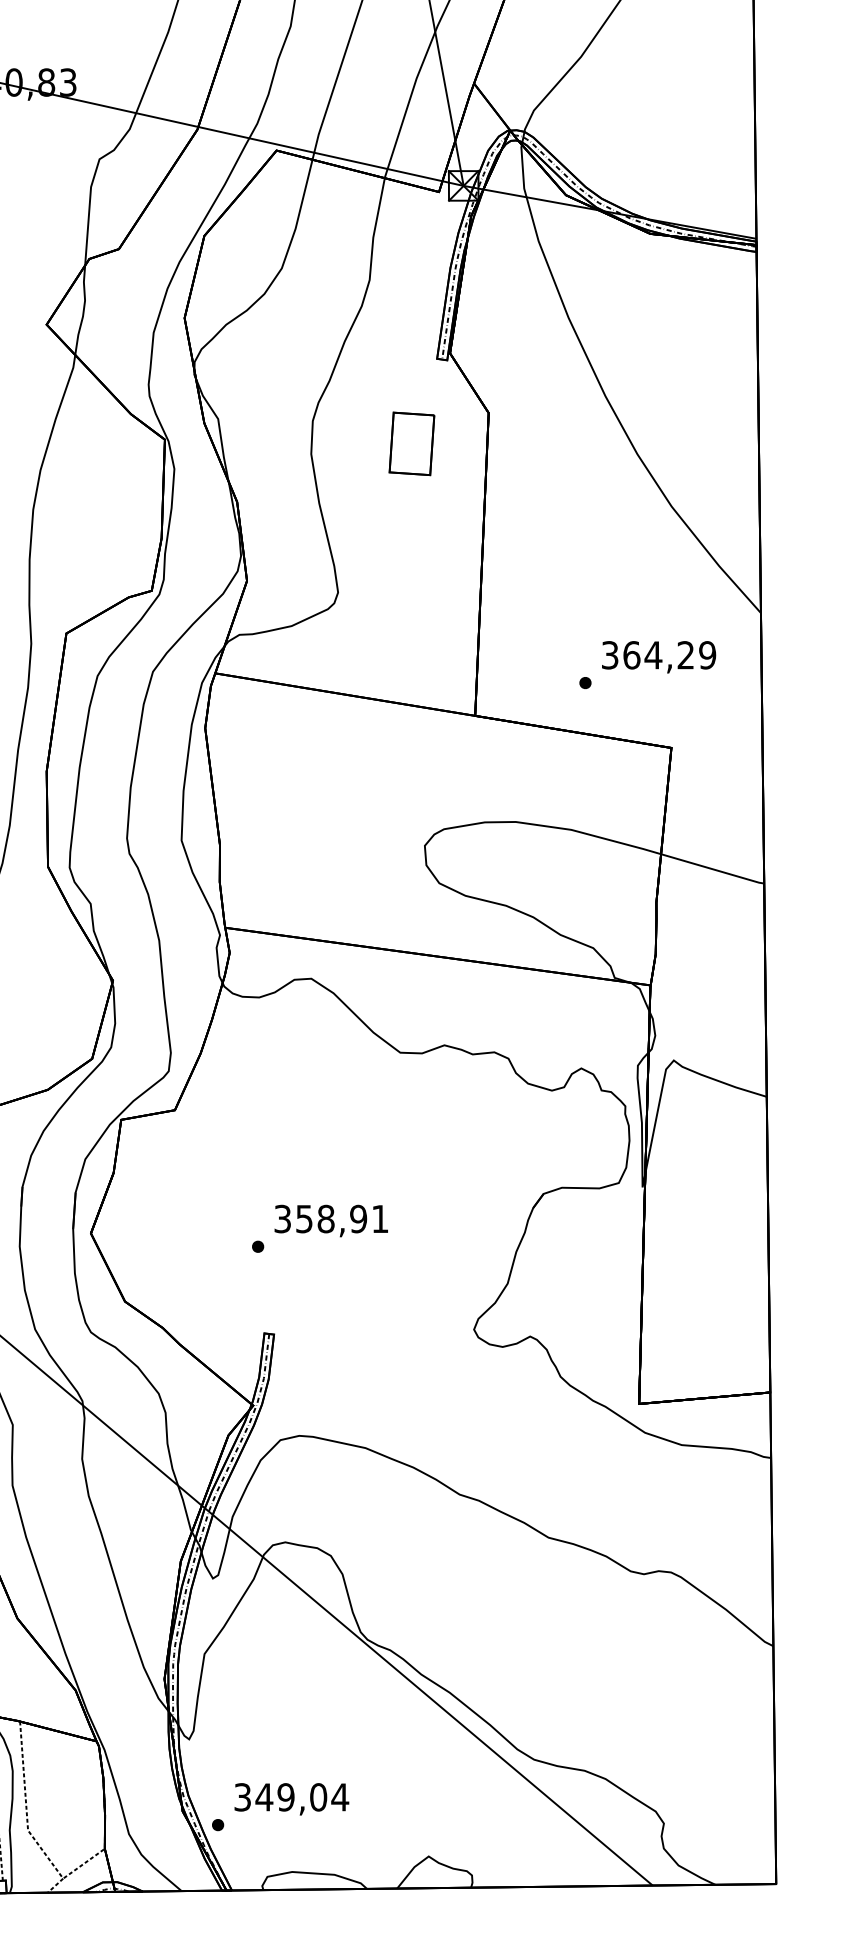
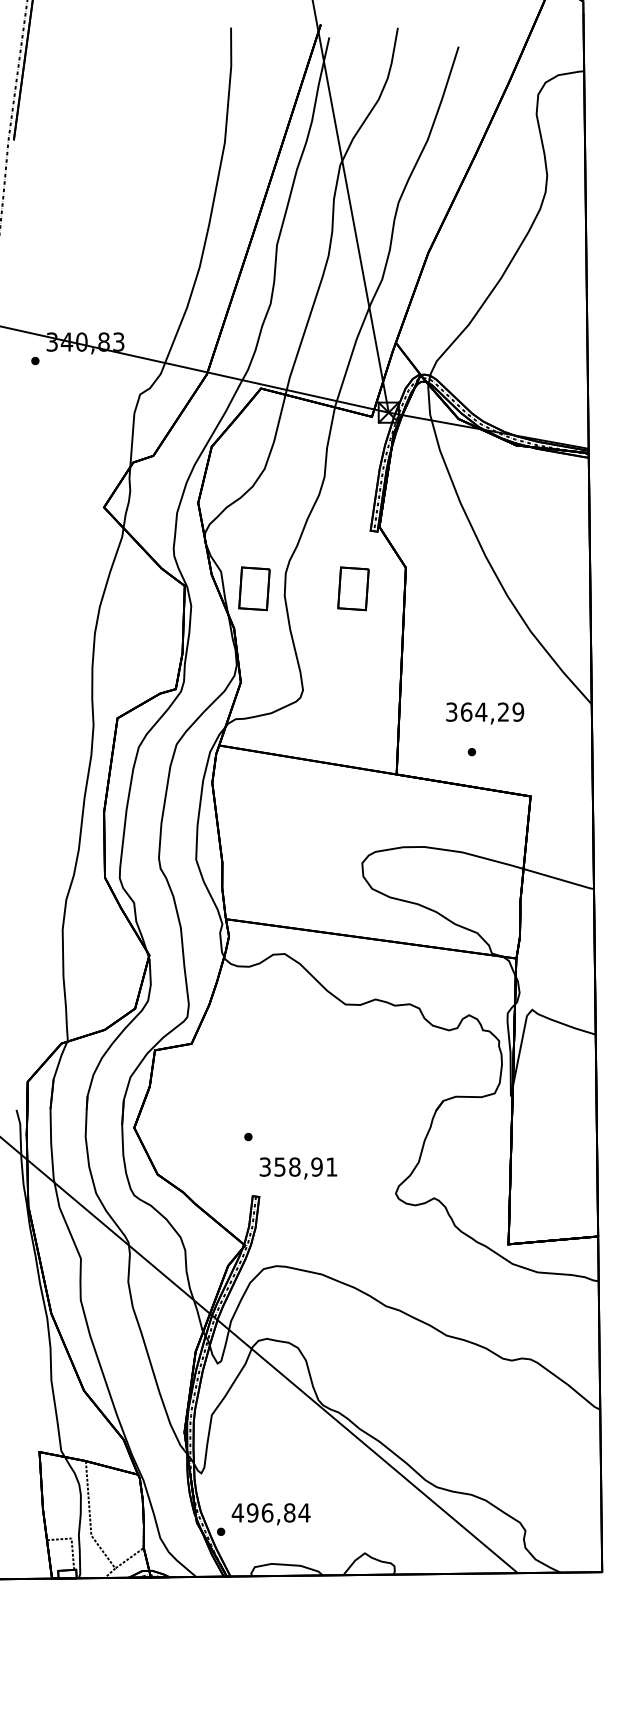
part: (266, 443) -> (254, 588), added
text: (659, 657) -> (485, 713), moved
text: (331, 1221) -> (298, 1168), moved
text: (280, 1796) -> (263, 1512), 349,04 -> 496,84

